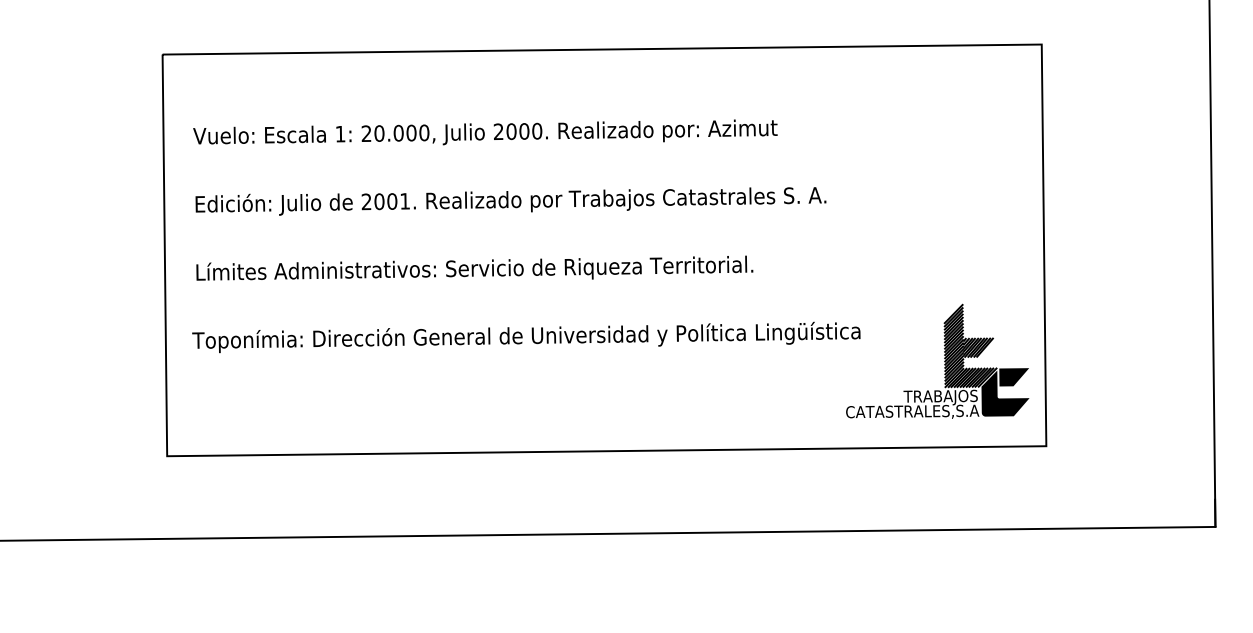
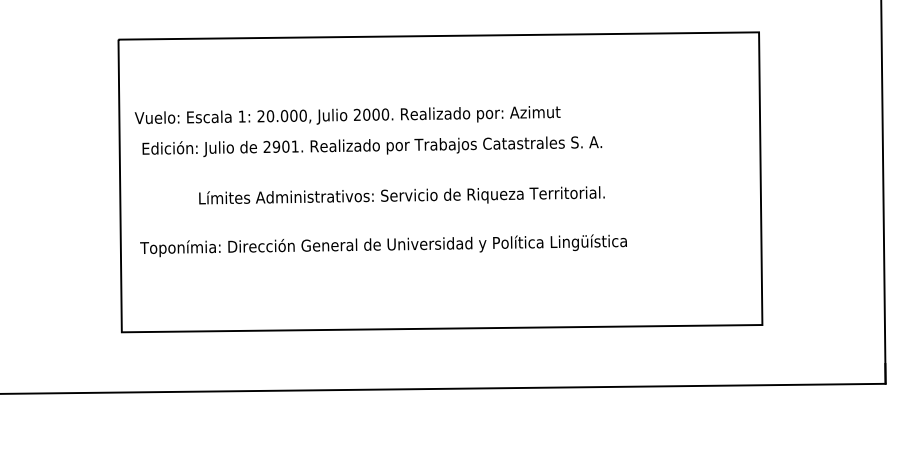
text: (485, 132) -> (347, 115), moved
text: (379, 201) -> (276, 146), 2001. -> 2901.
text: (474, 268) -> (401, 195), moved
part: (936, 360) -> (682, 262), removed

